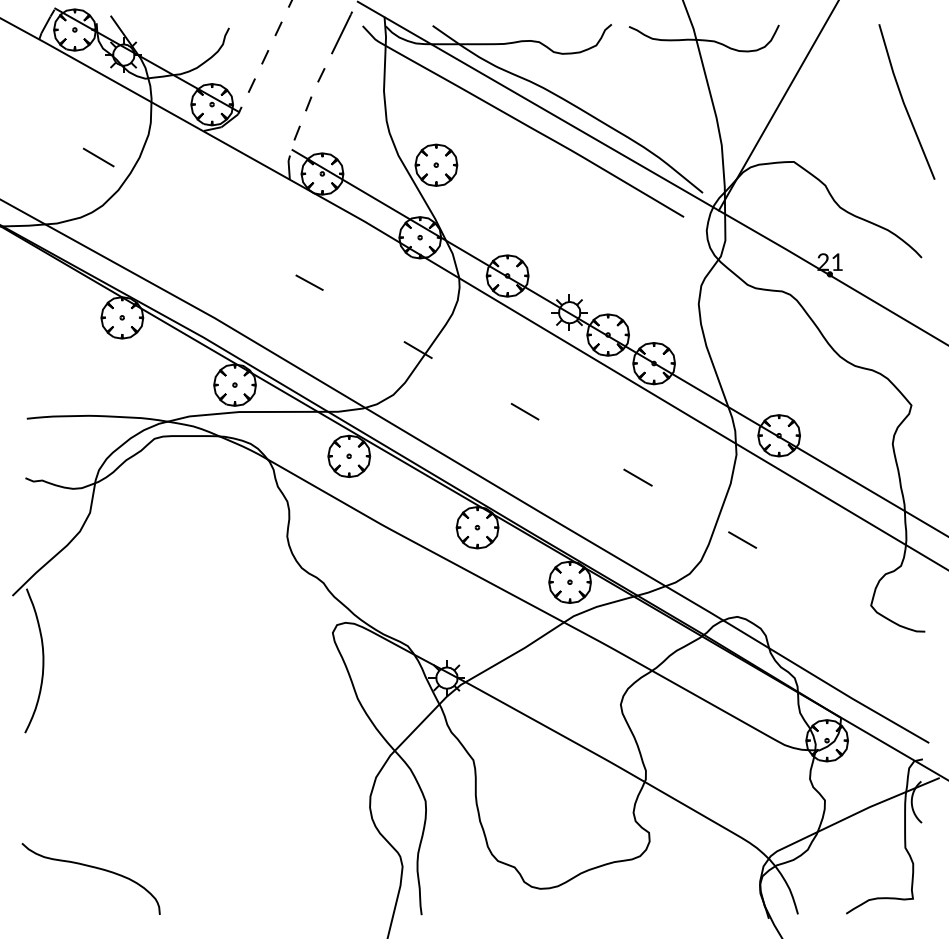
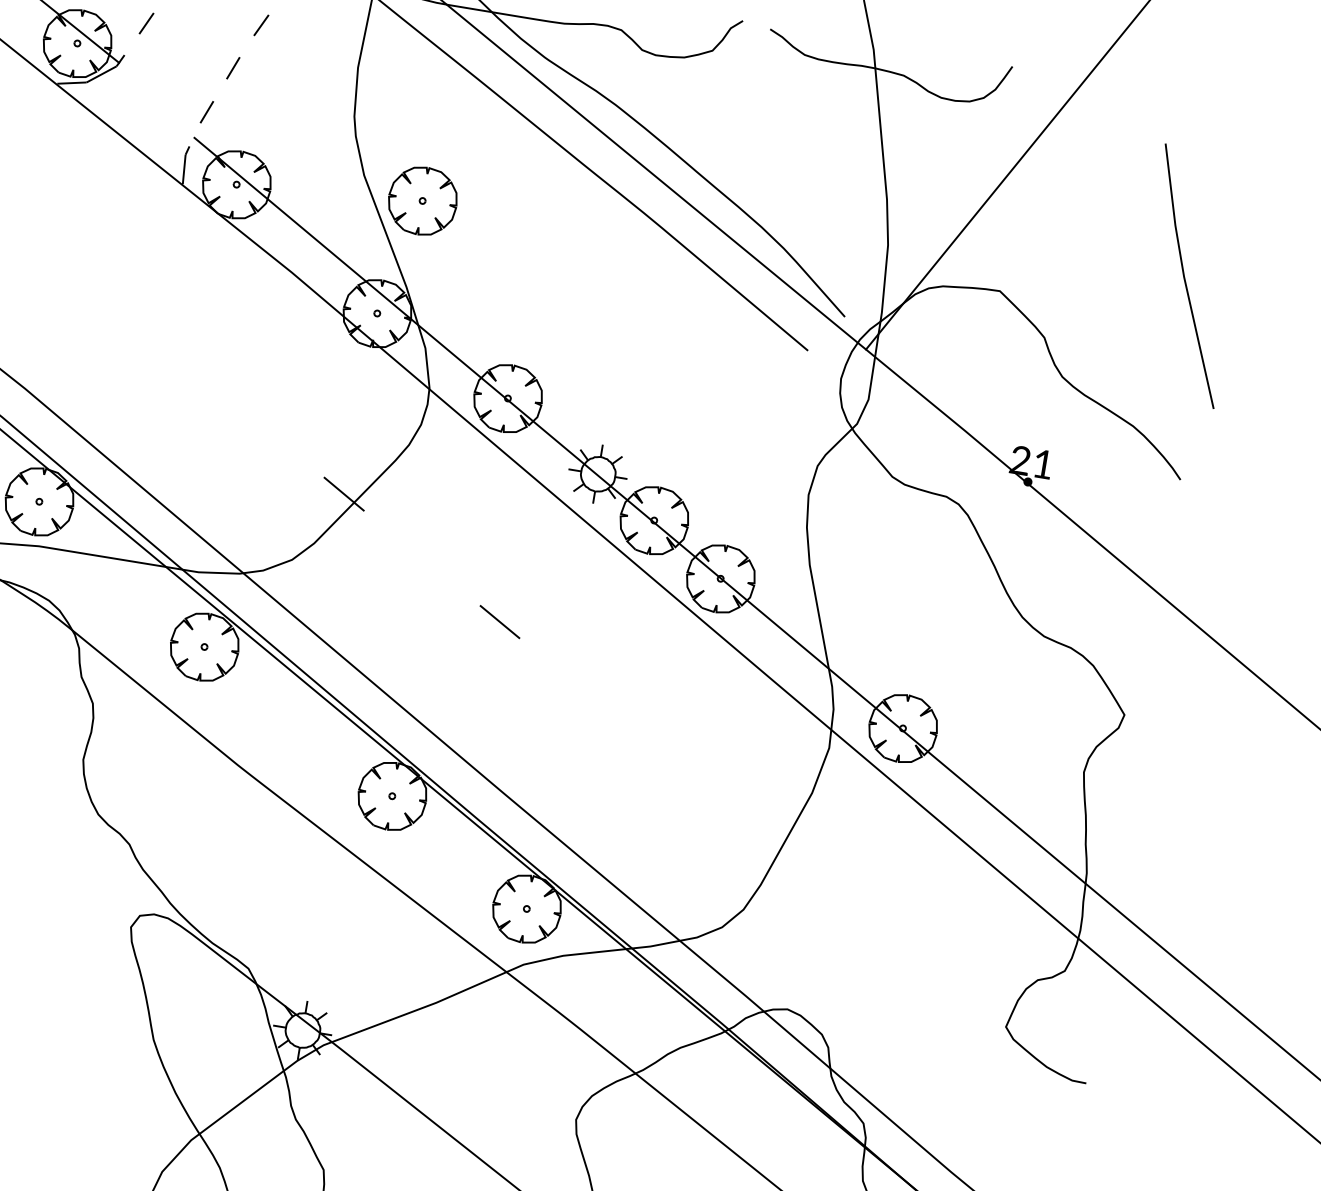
line: (904, 101) -> (1185, 274), moved
line: (309, 282) -> (186, 356), removed
line: (637, 477) -> (663, 758), removed
line: (742, 539) -> (816, 886), removed

